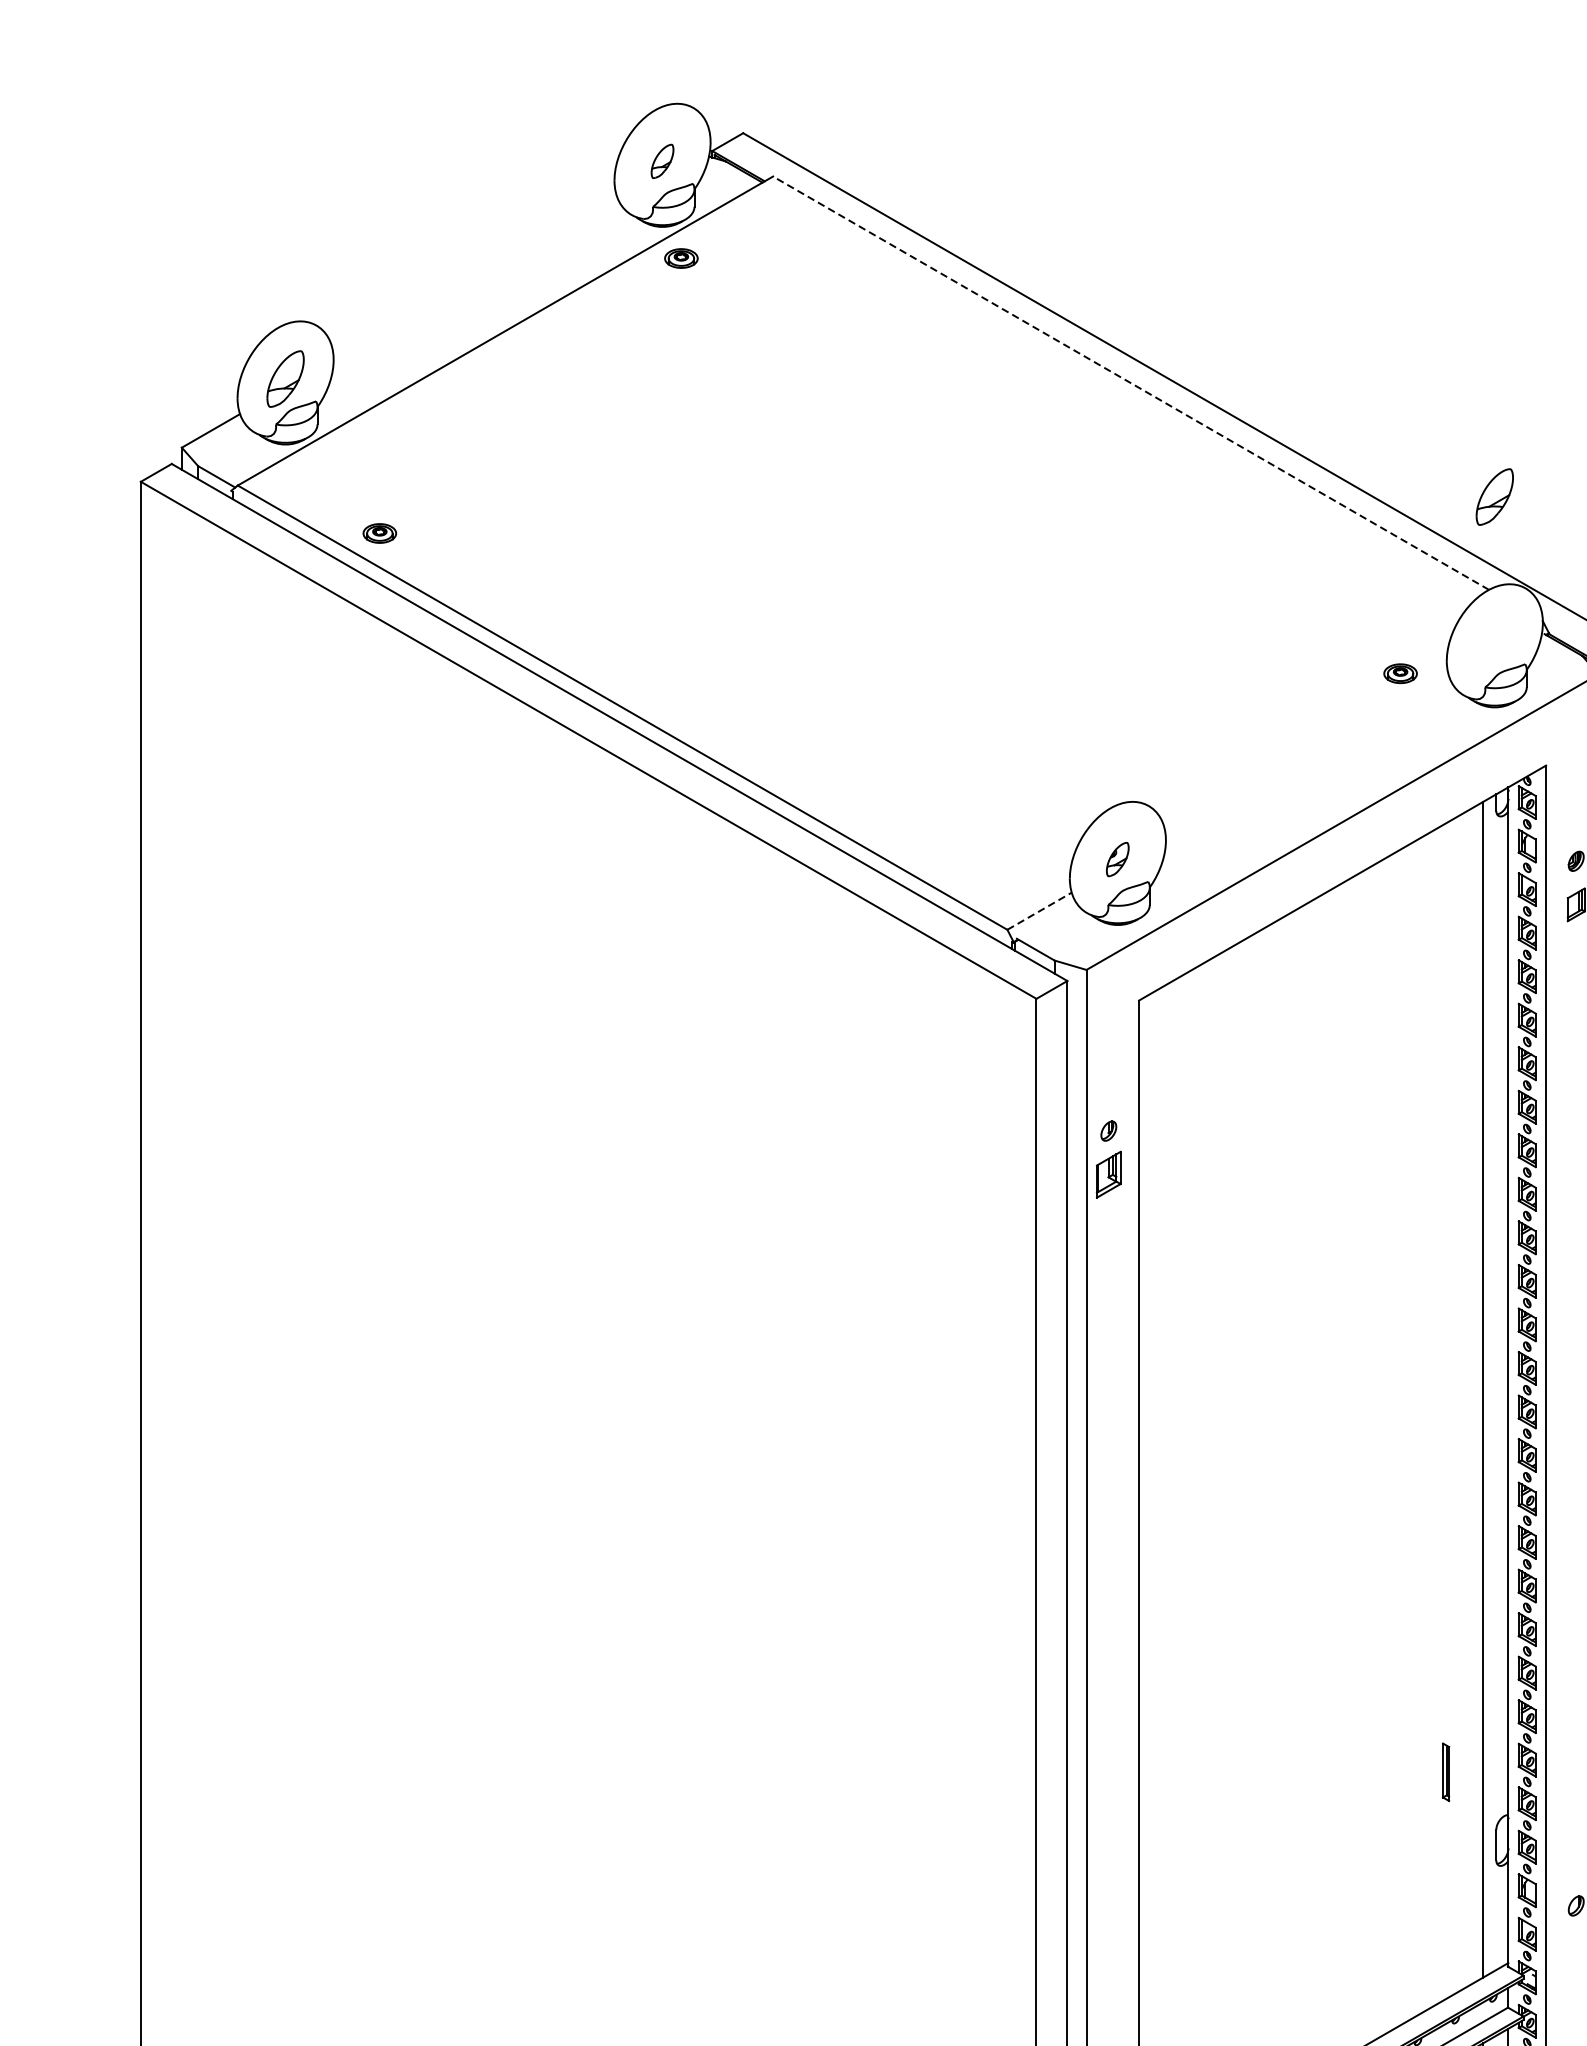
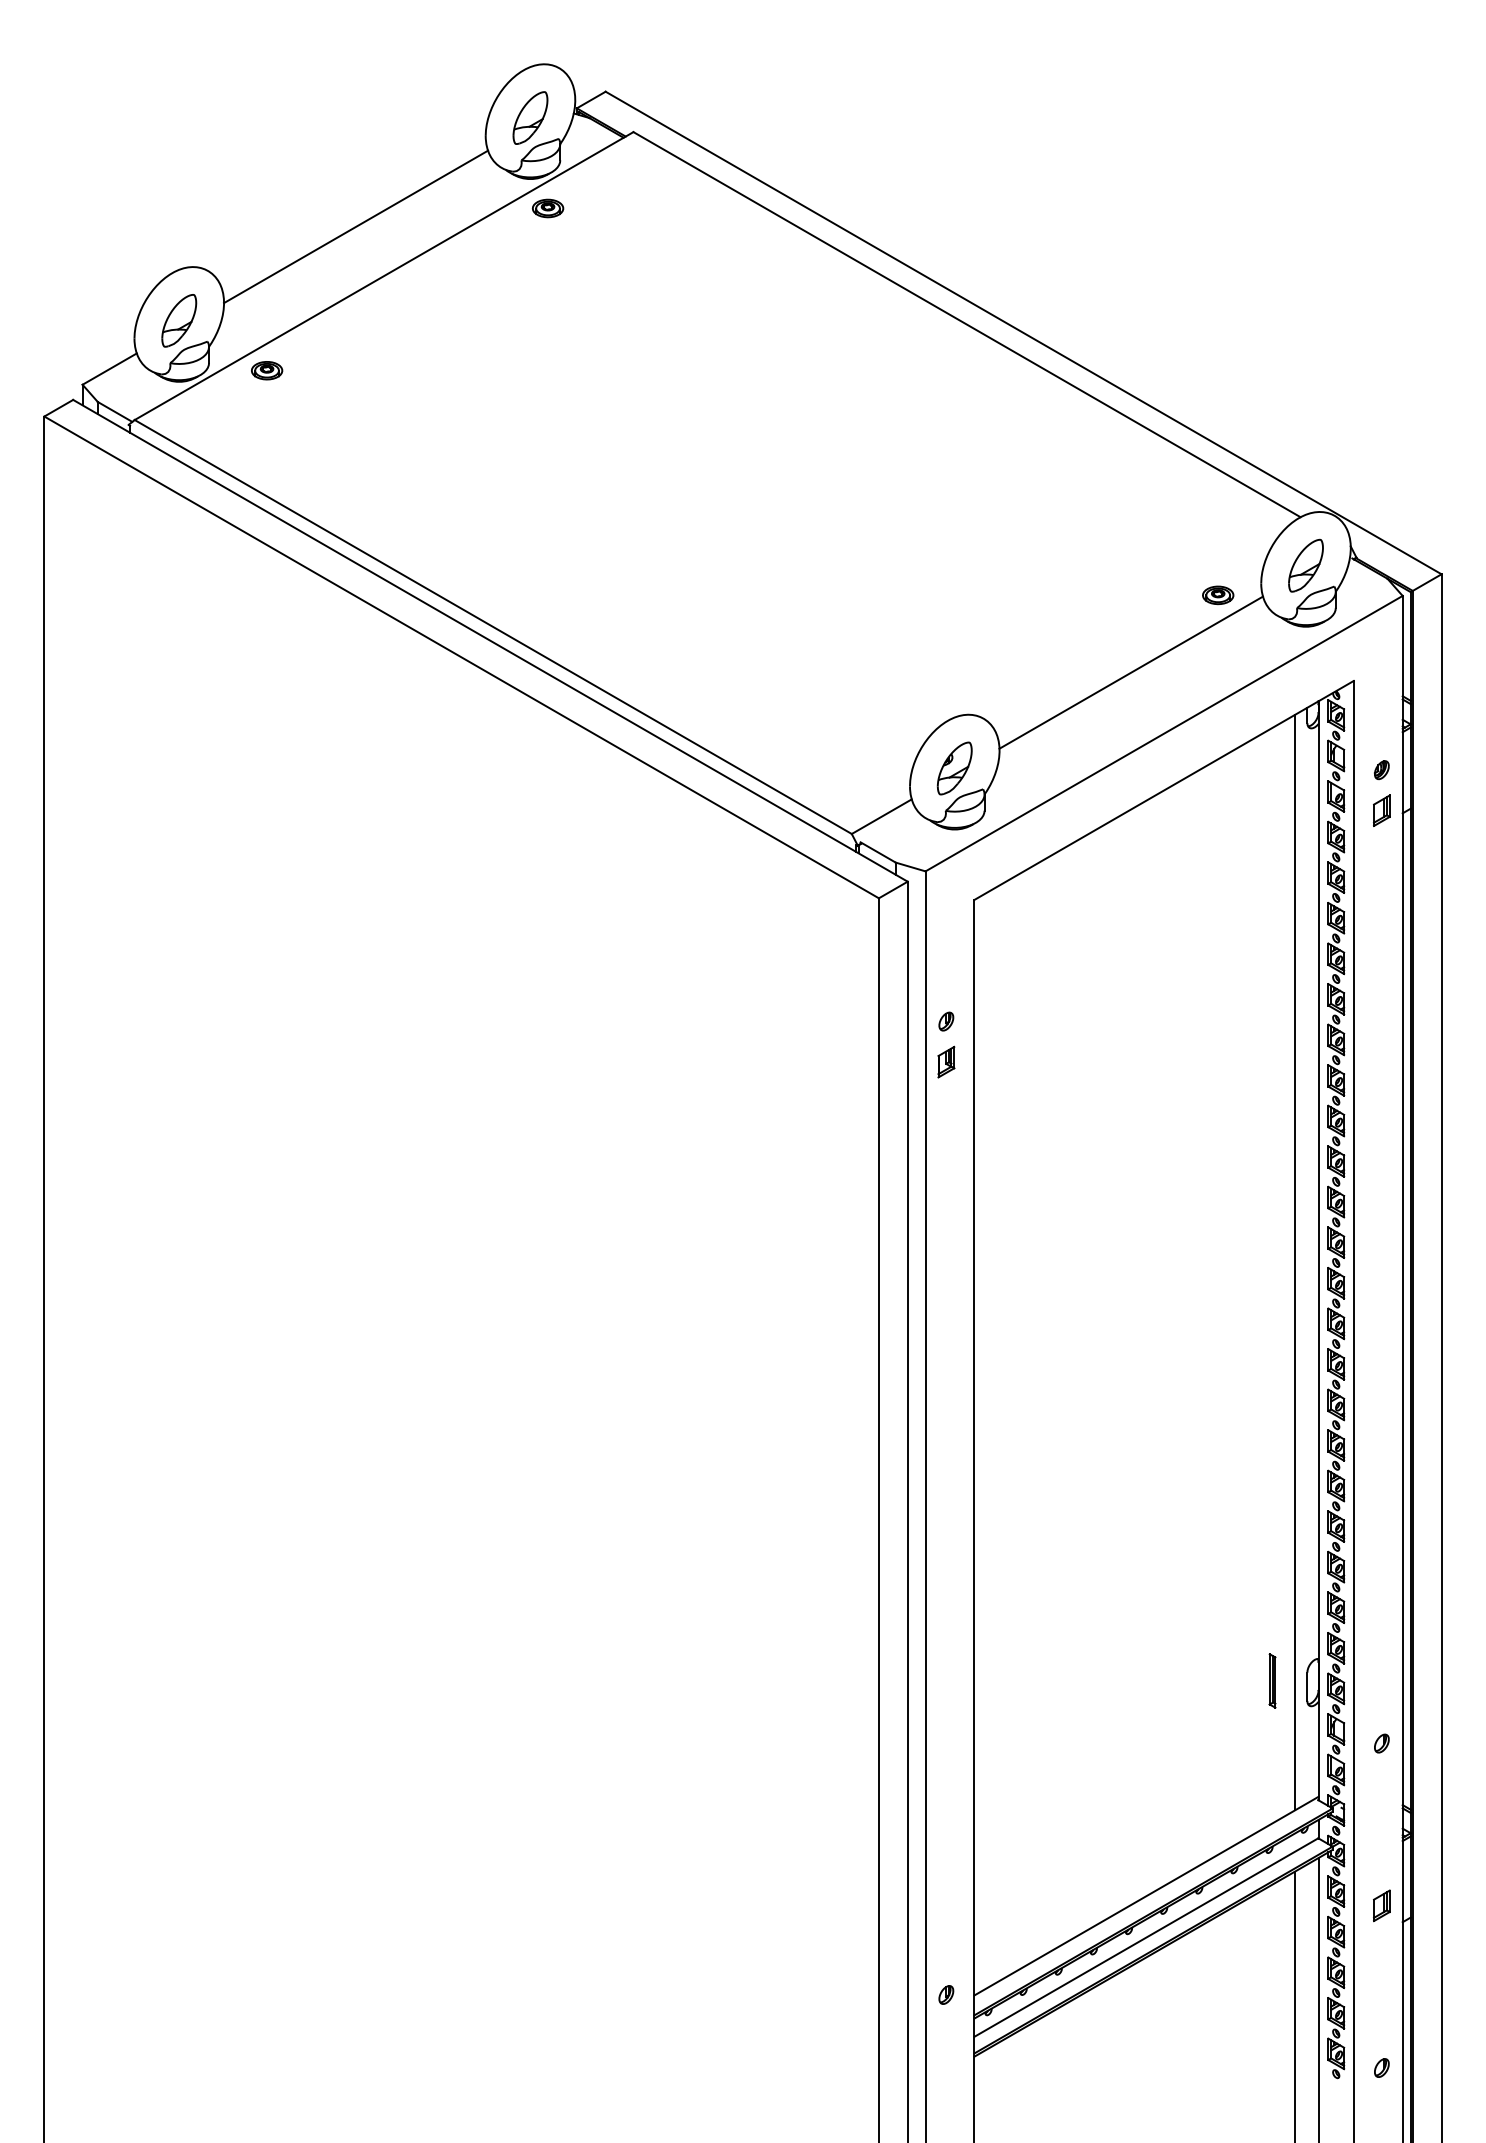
part: (662, 160) -> (530, 117), size x1.67
line: (475, 277) -> (356, 226), added
line: (1130, 383) -> (966, 324), dashed -> solid
part: (1494, 496) -> (1305, 565), moved
part: (380, 533) -> (267, 370), moved
line: (1306, 756) -> (1130, 672), added
part: (1117, 859) -> (954, 768), size x1.67
line: (1039, 911) -> (881, 816), dashed -> solid
part: (1109, 1173) -> (946, 1061), size x0.71
part: (1445, 1771) -> (1272, 1680), moved

